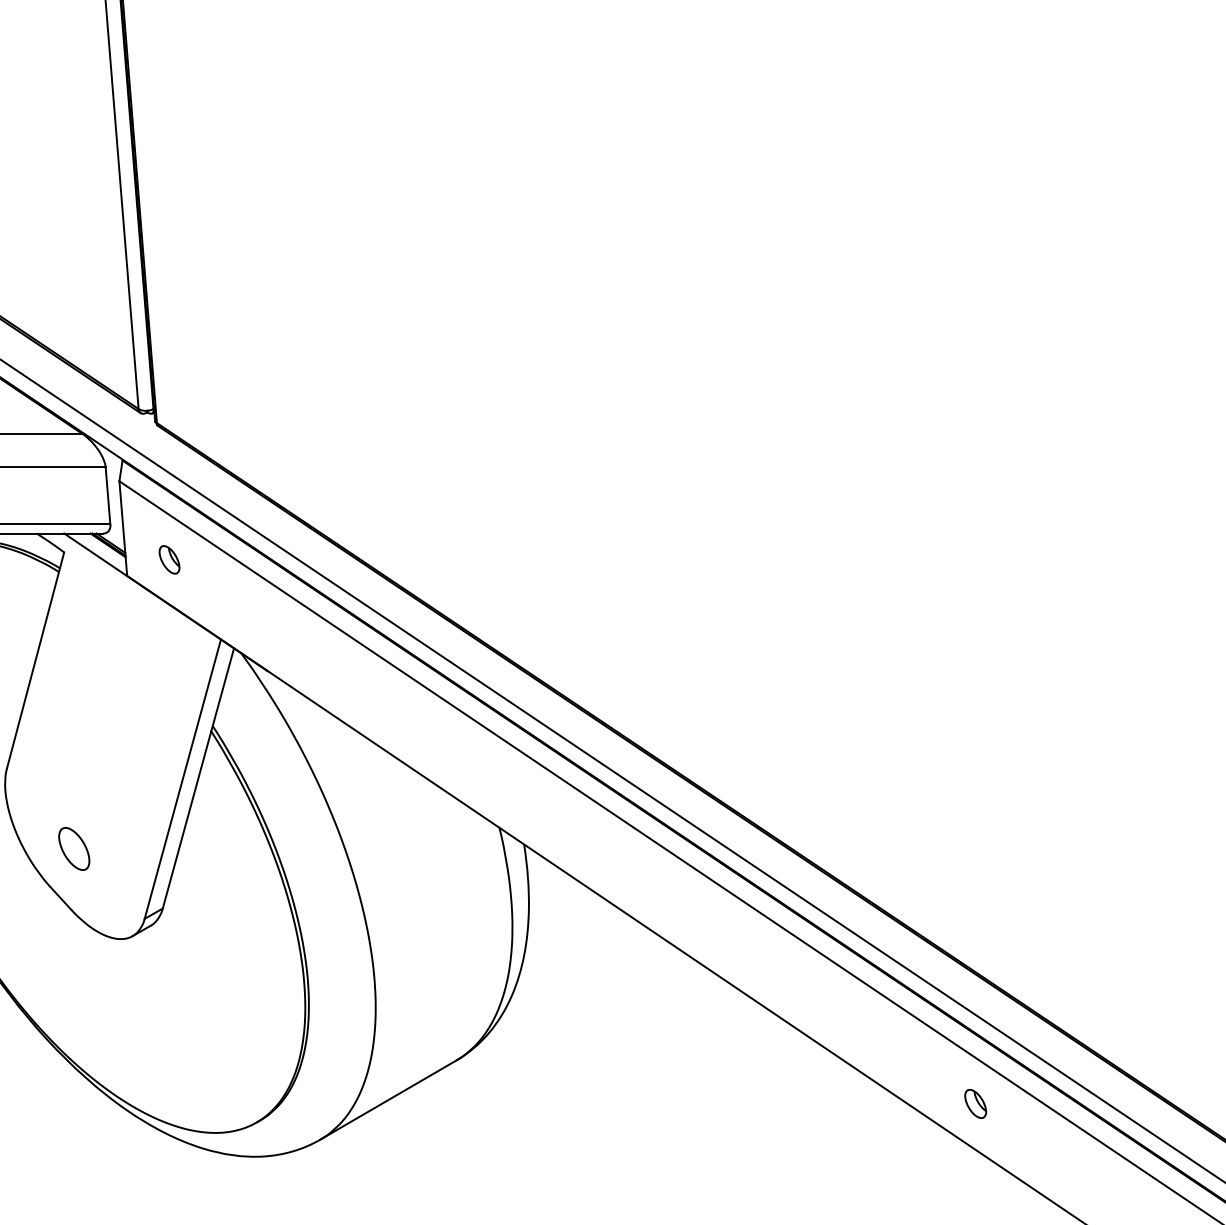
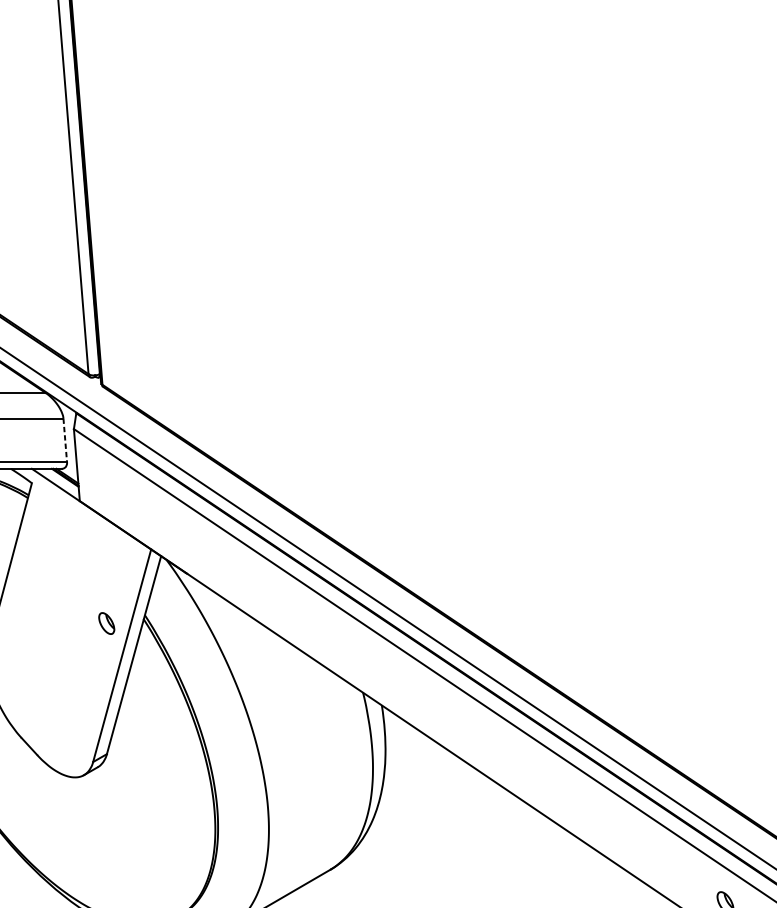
line: (108, 496) -> (65, 440), solid -> dashed
part: (169, 559) -> (106, 623), moved
part: (74, 848) -> (39, 708), removed

